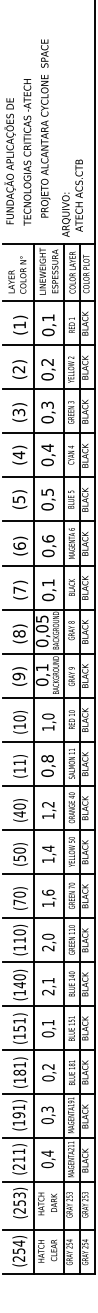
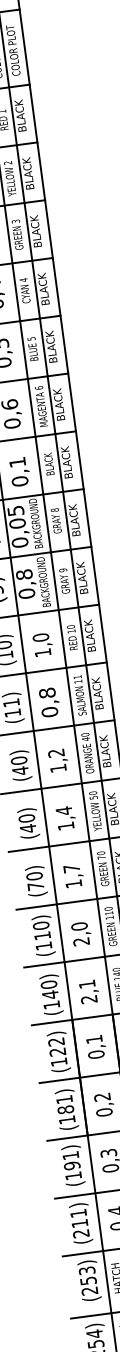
text: (41, 667) -> (23, 574), 0,1 -> 0,8
text: (19, 858) -> (27, 828), (50) -> (40)
text: (48, 892) -> (71, 868), 1,6 -> 1,7
text: (19, 1024) -> (57, 1046), (151) -> (122)

